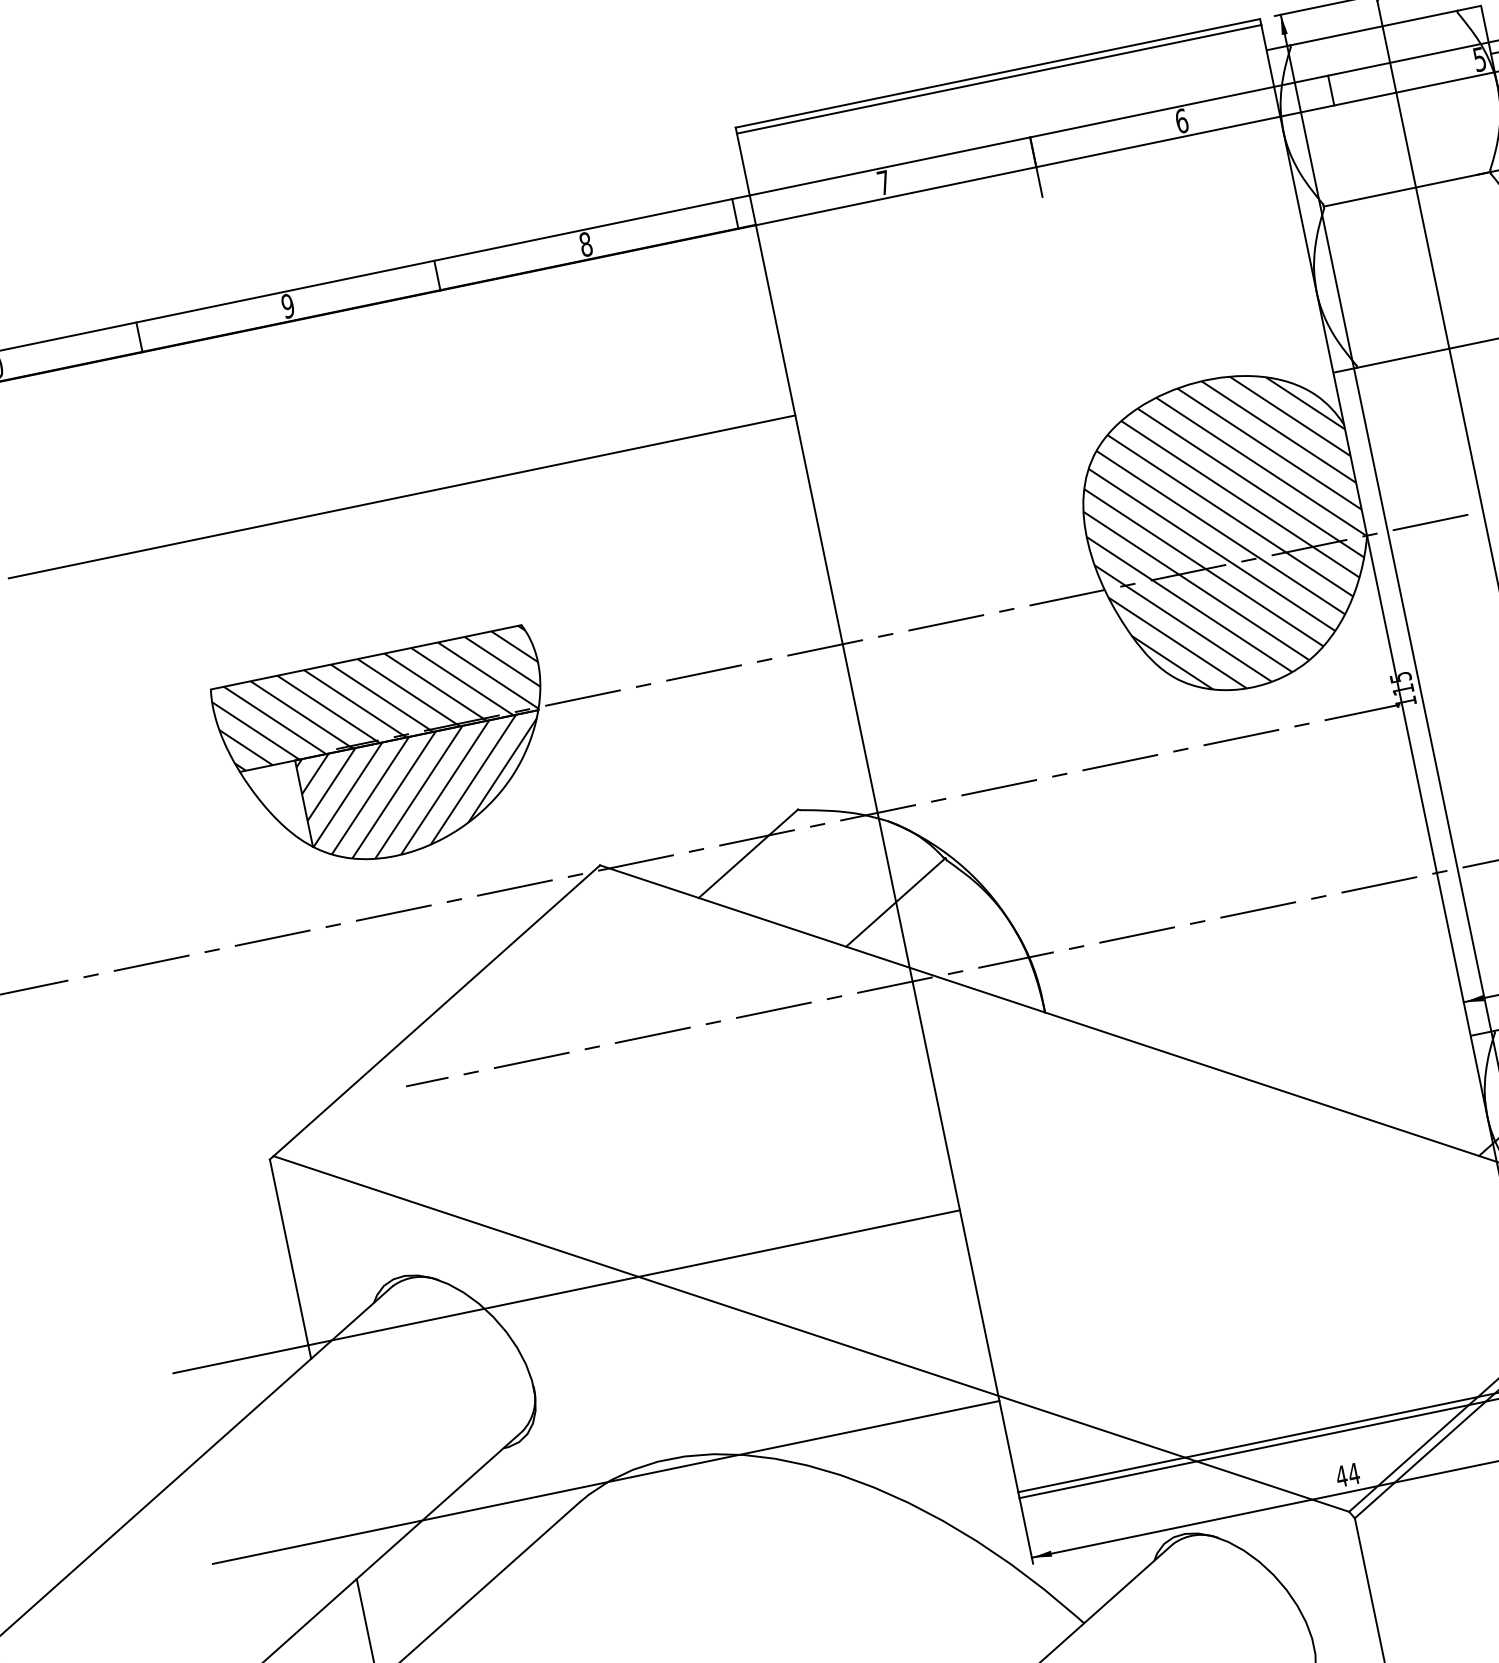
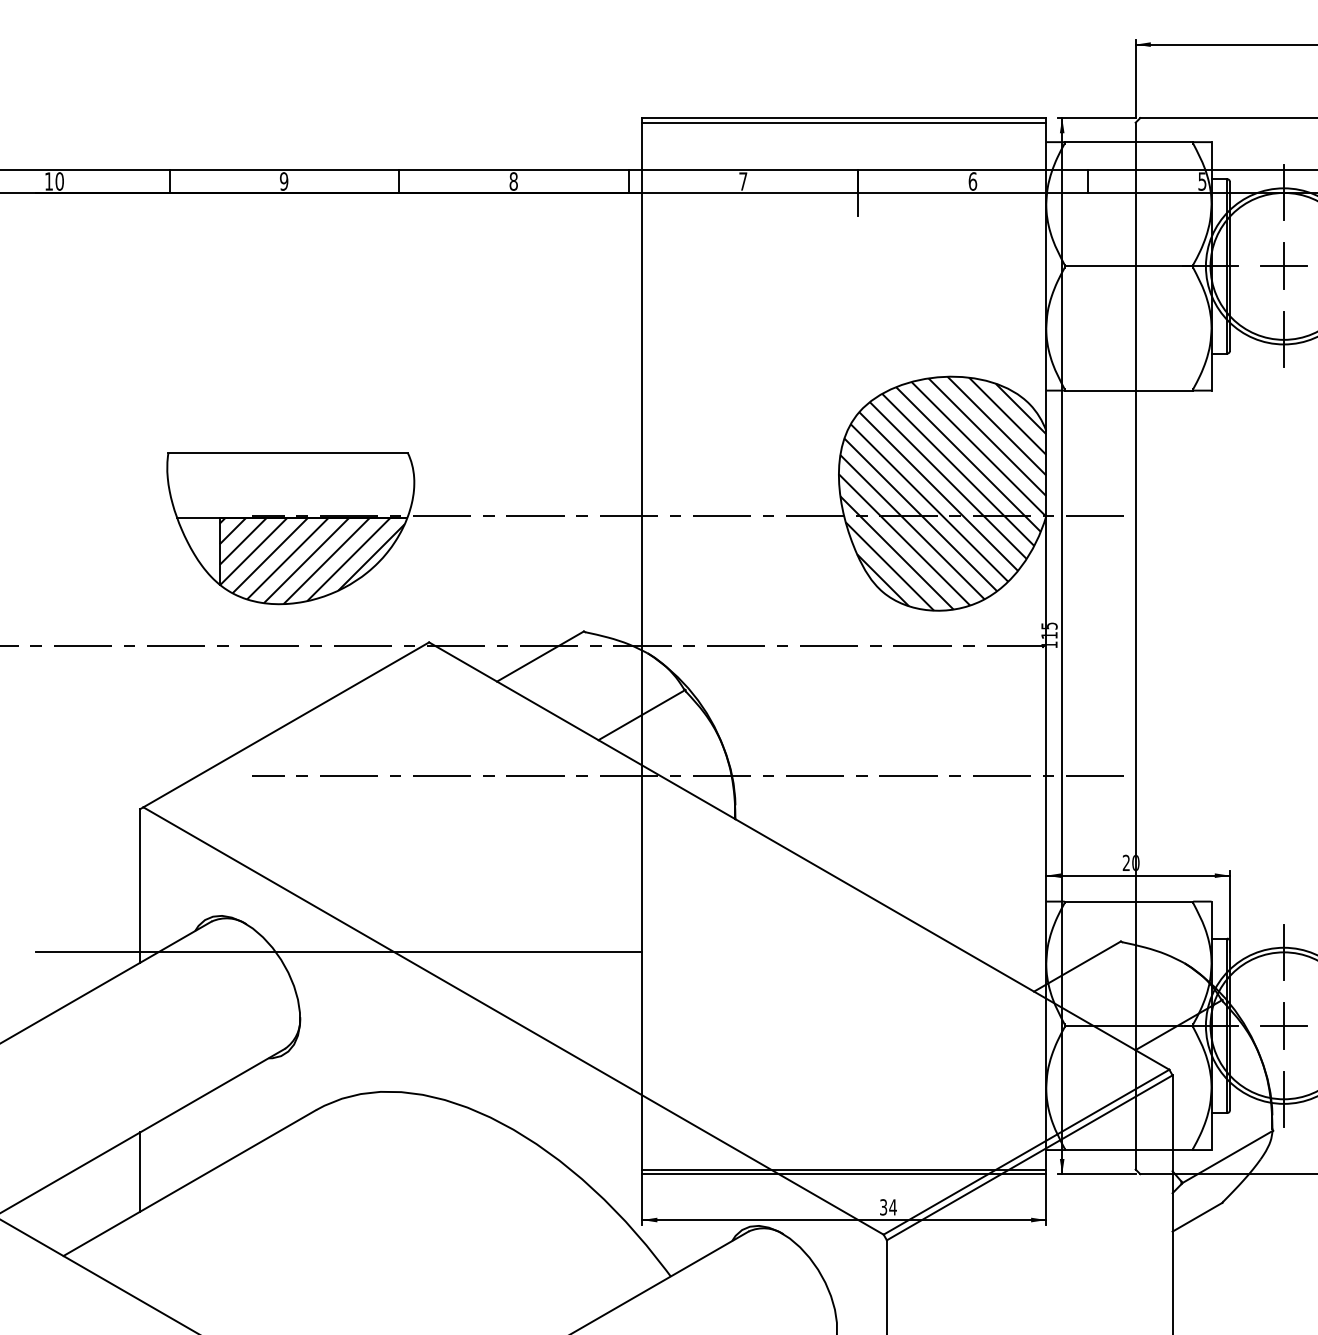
line: (402, 496) -> (339, 339), removed
hatch: (378, 698) -> (290, 485), removed
text: (1341, 1476) -> (883, 1207), 44 -> 34
line: (606, 1482) -> (339, 1099), removed

